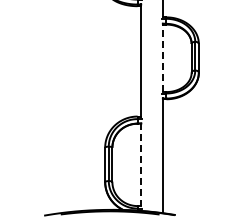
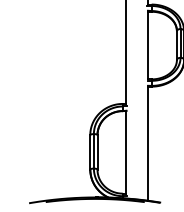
line: (162, 57) -> (147, 44), dashed -> solid
line: (141, 165) -> (126, 152), dashed -> solid

